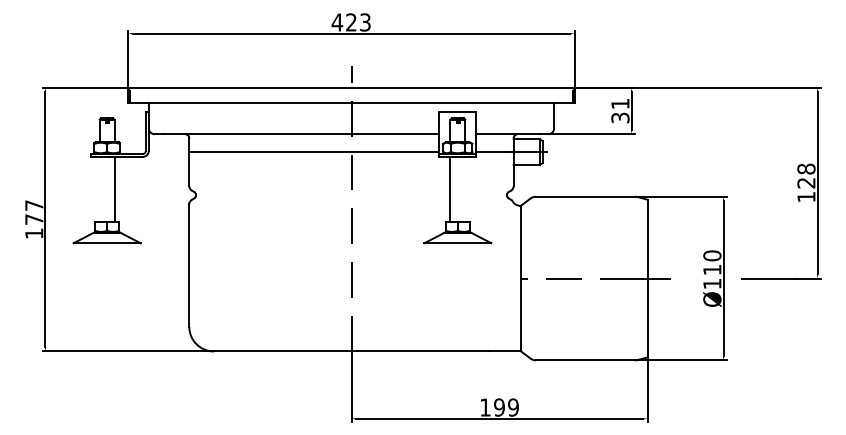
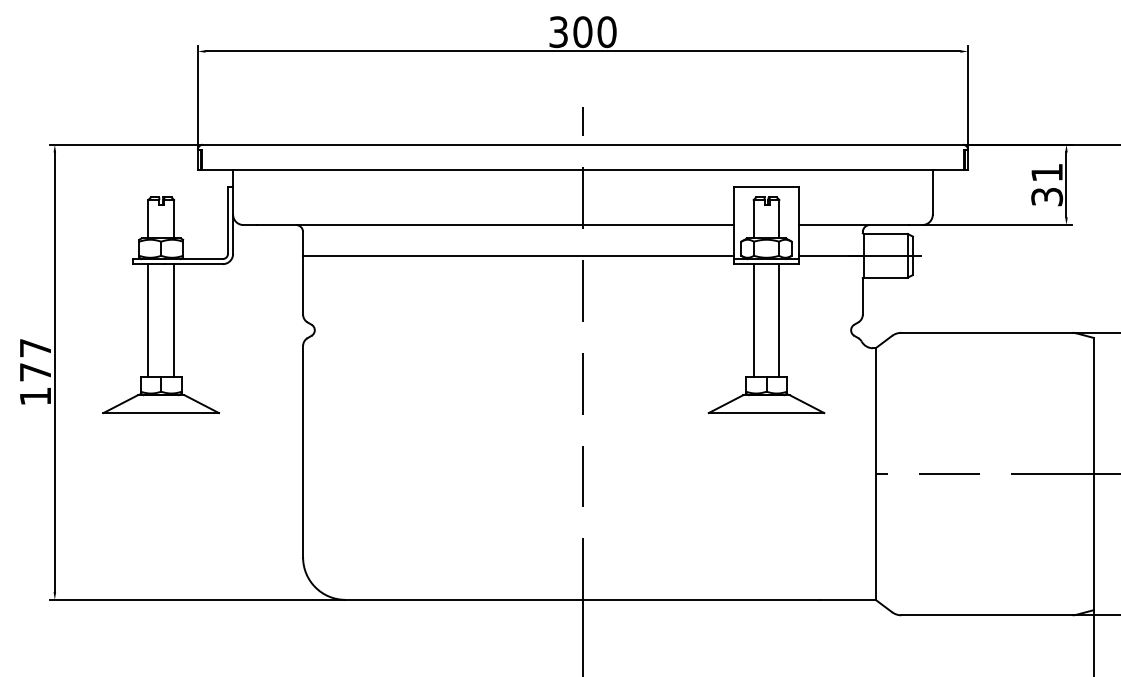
text: (350, 22) -> (581, 32), 423 -> 300
line: (99, 189) -> (148, 320), added
line: (465, 189) -> (779, 320), added

